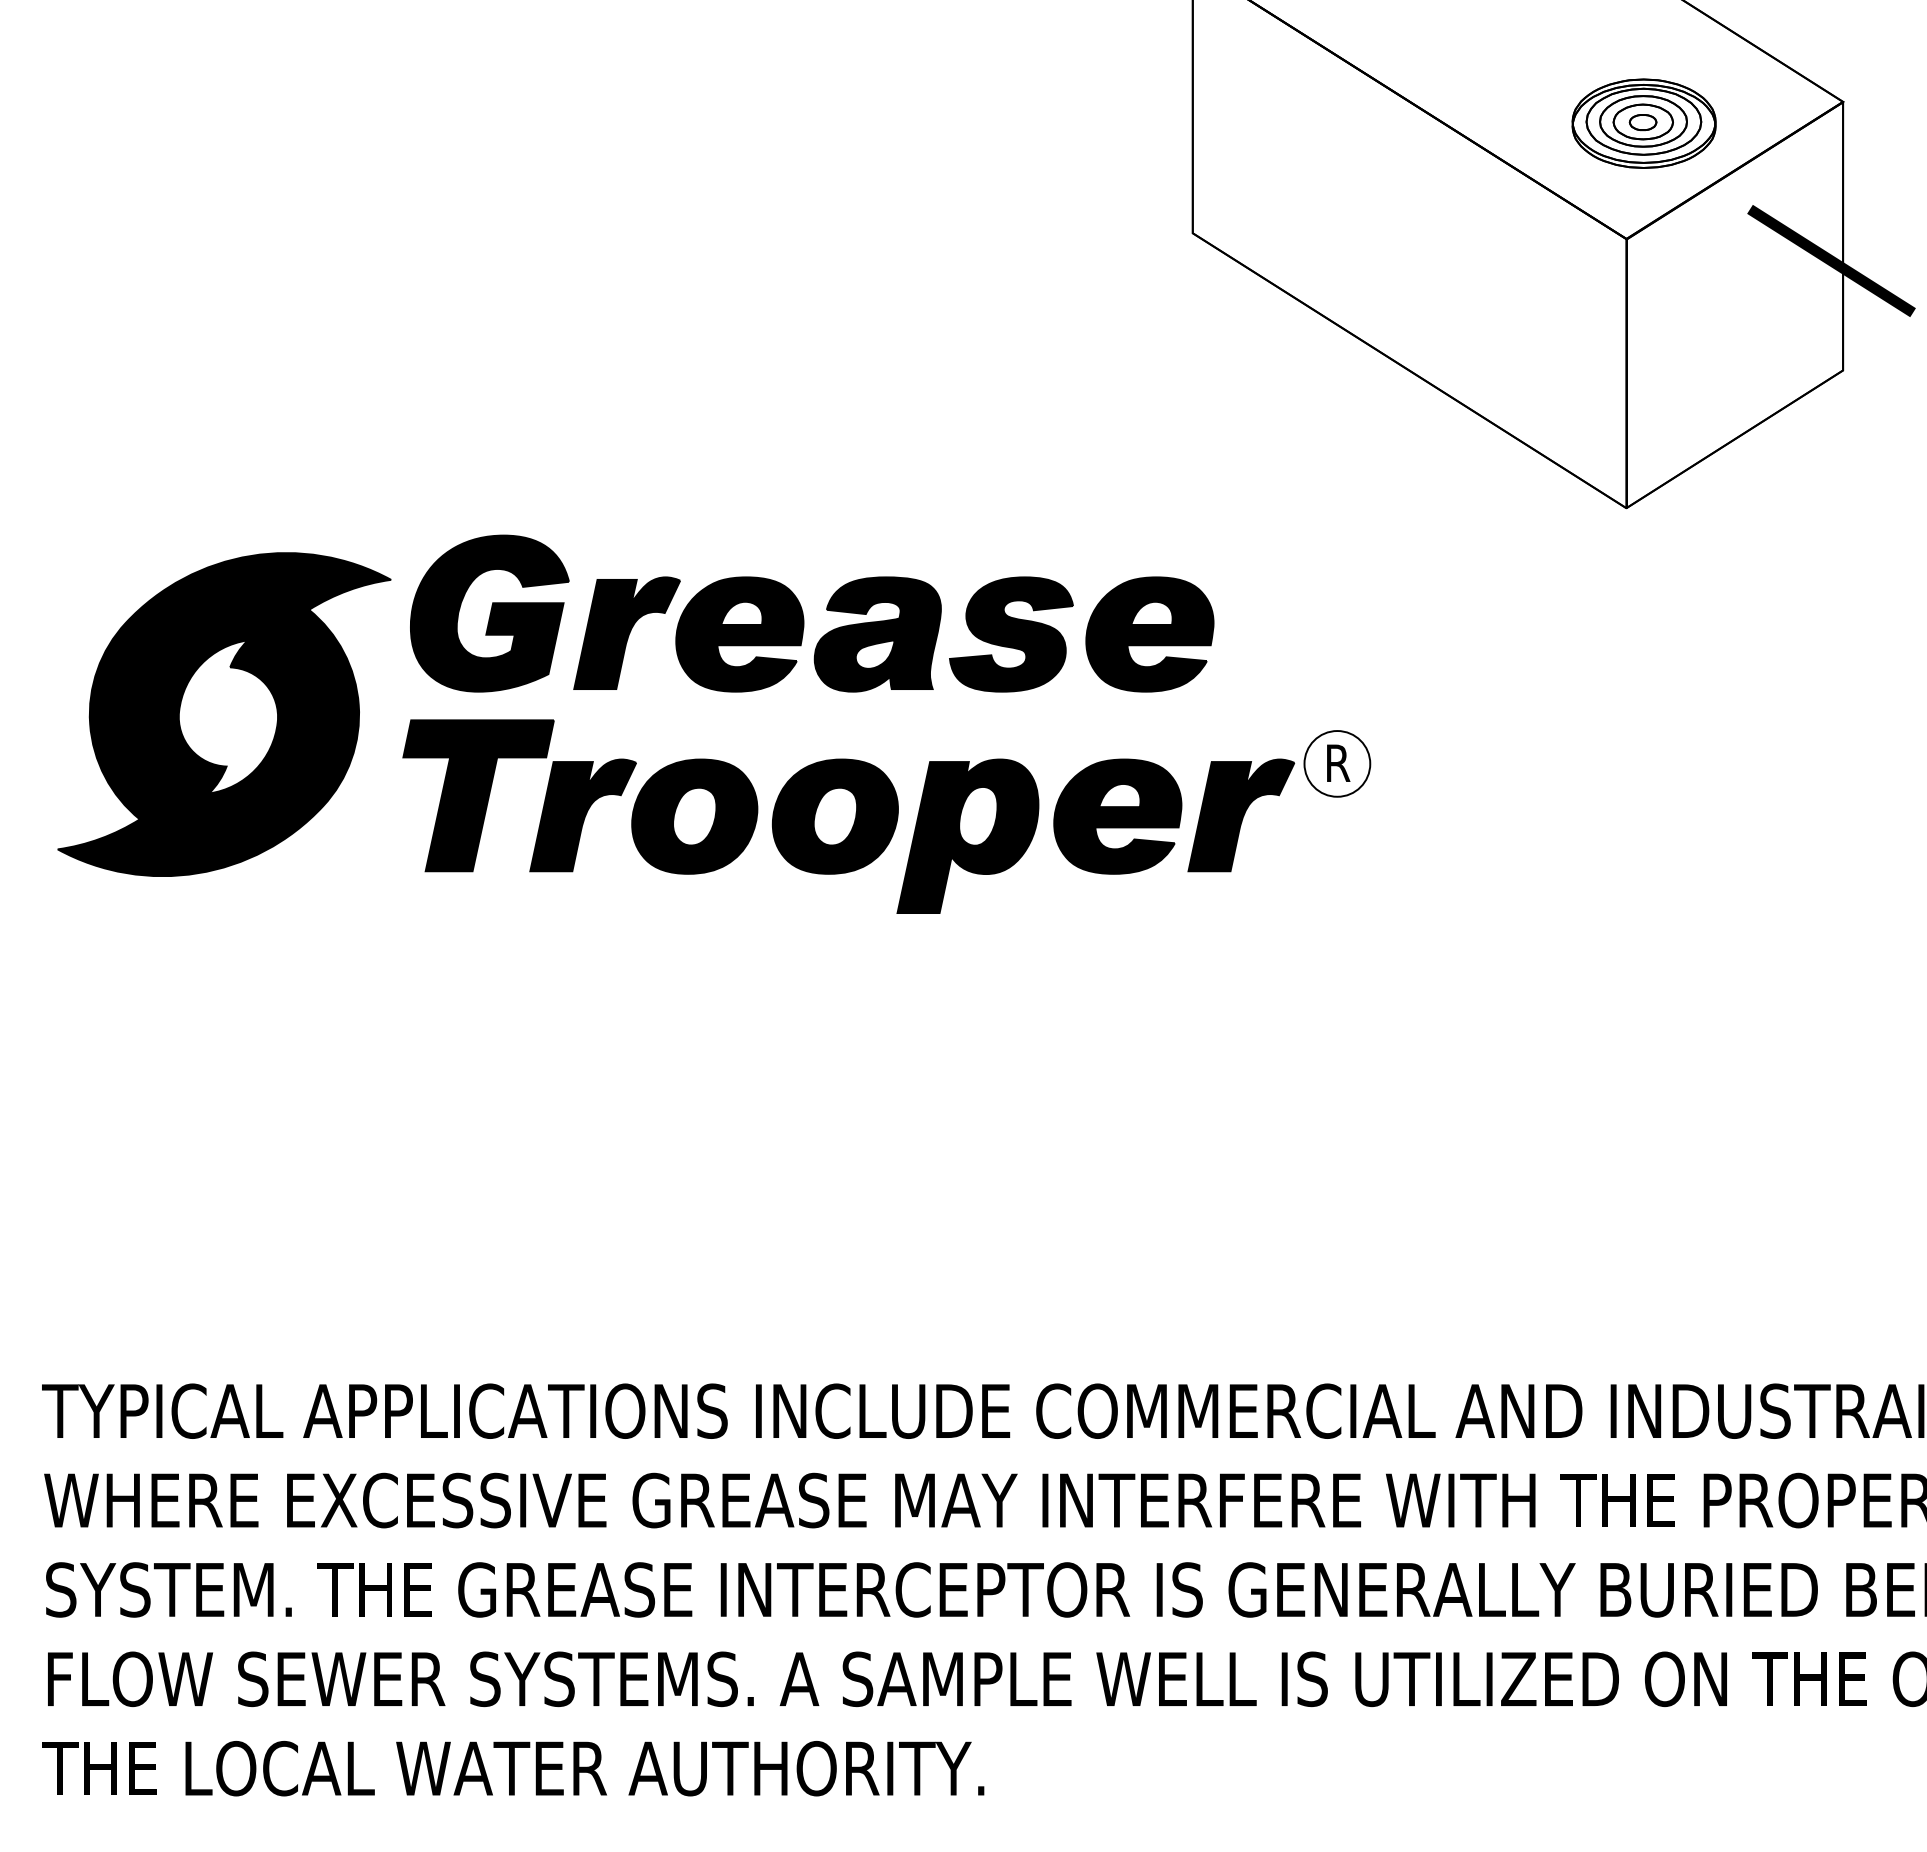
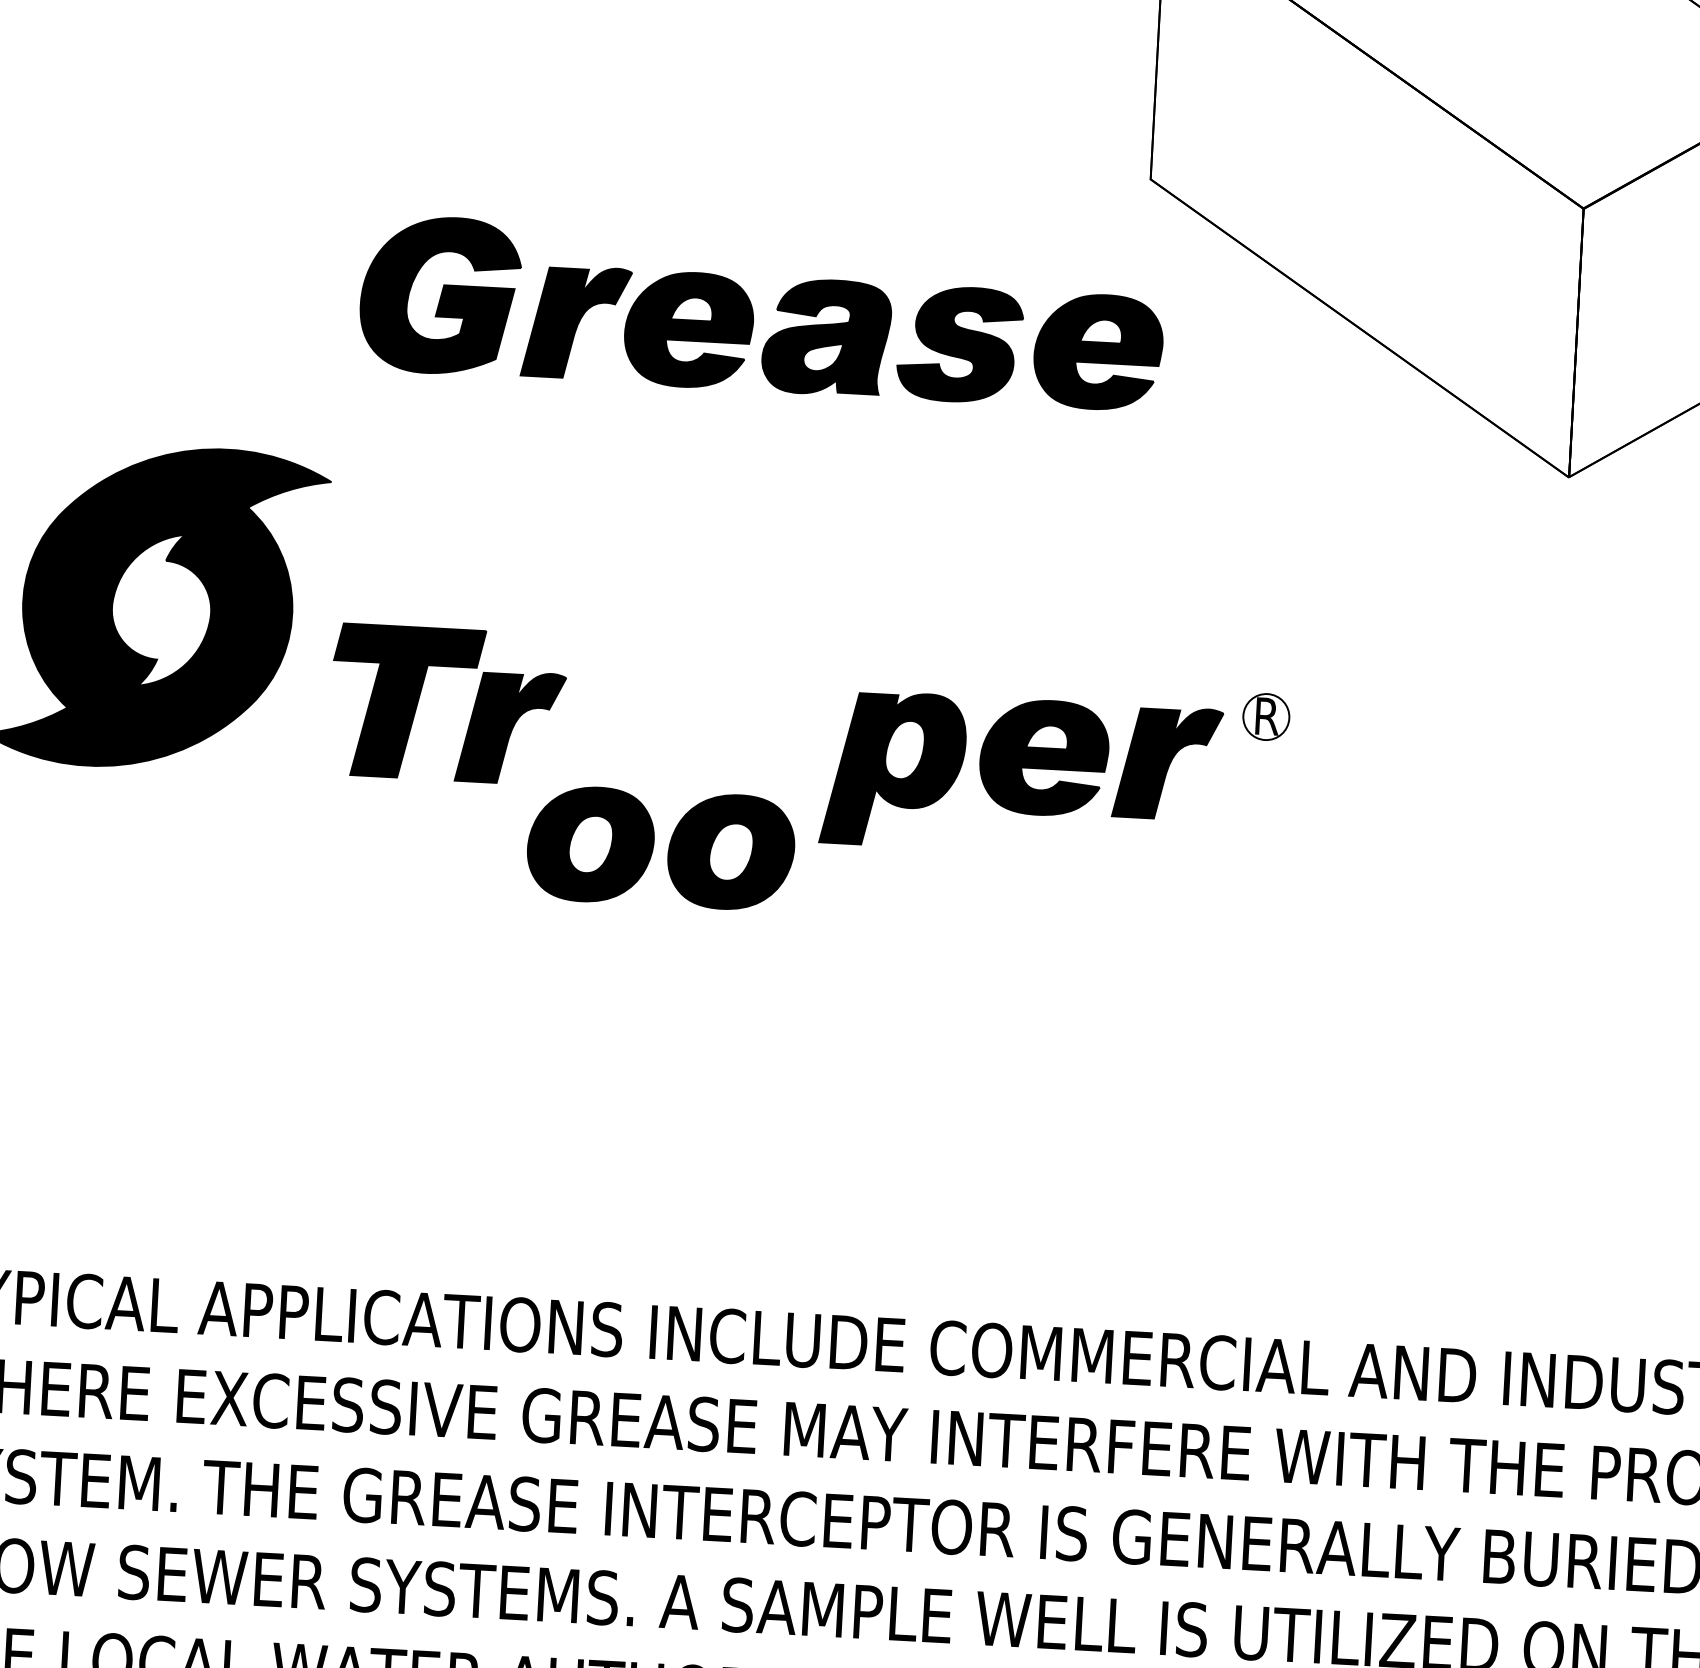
part: (1643, 123) -> (1606, 94), removed
part: (803, 613) -> (753, 312), moved
circle: (1337, 763) -> (1266, 716), size x0.7
part: (758, 813) -> (654, 844), moved

